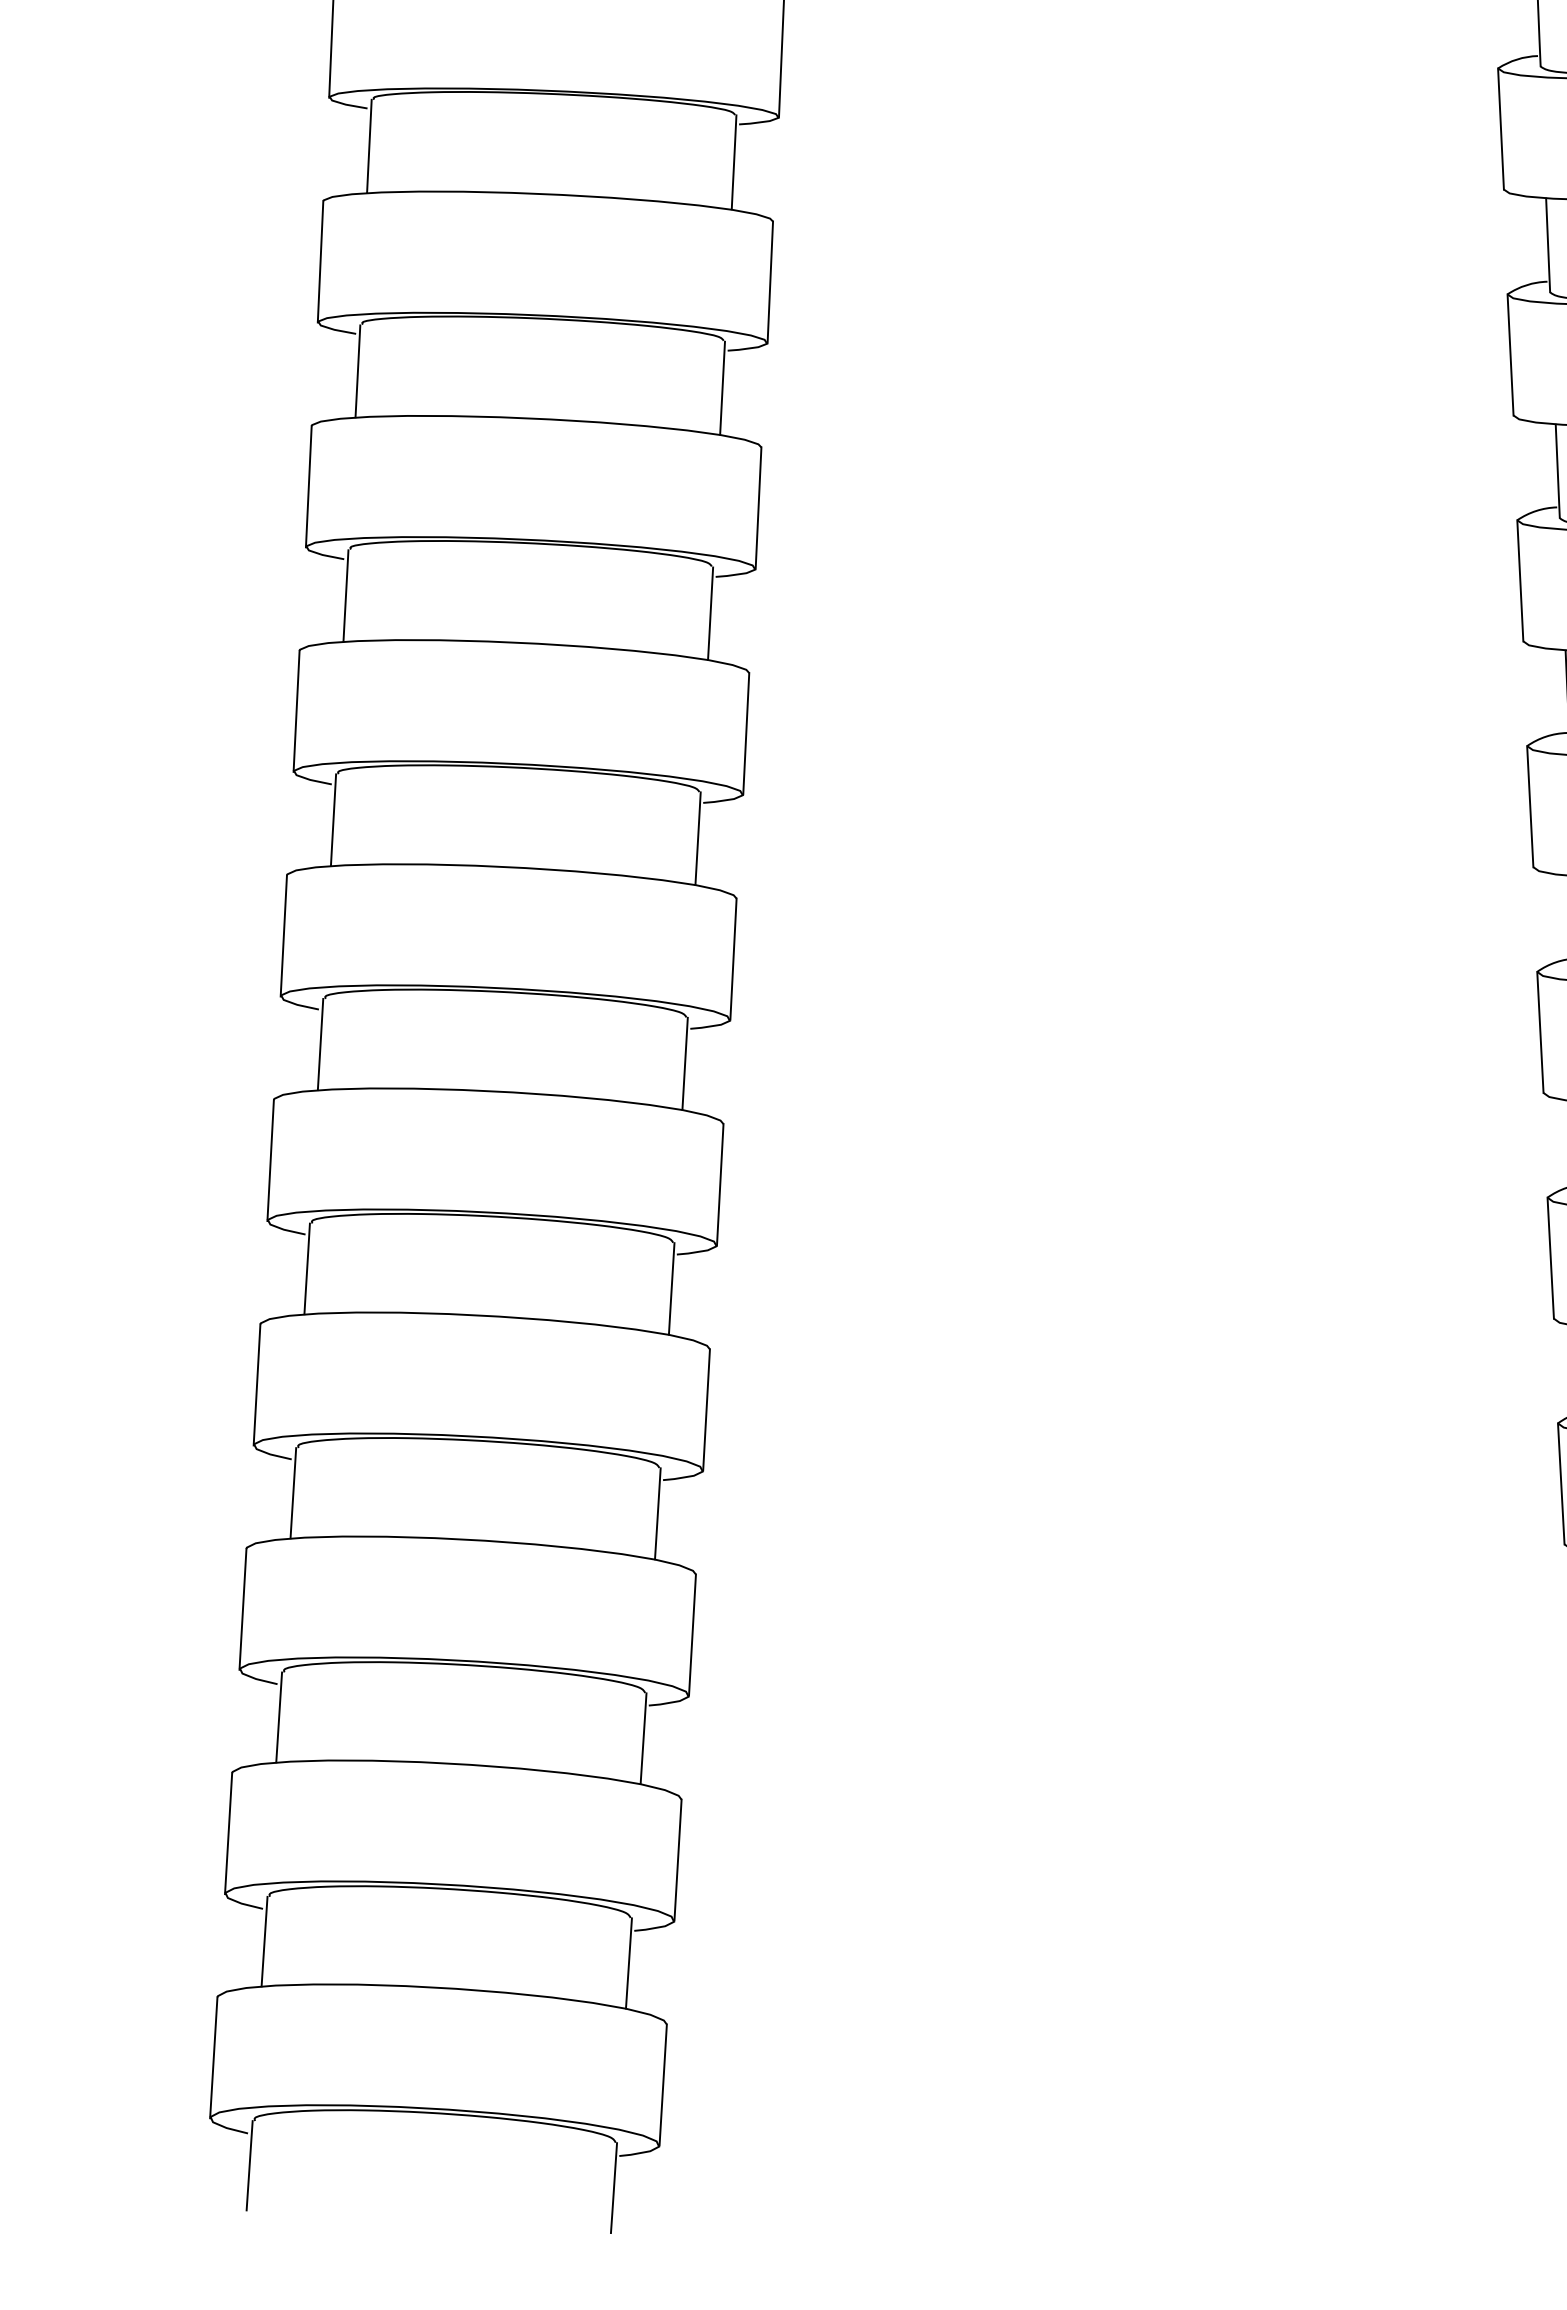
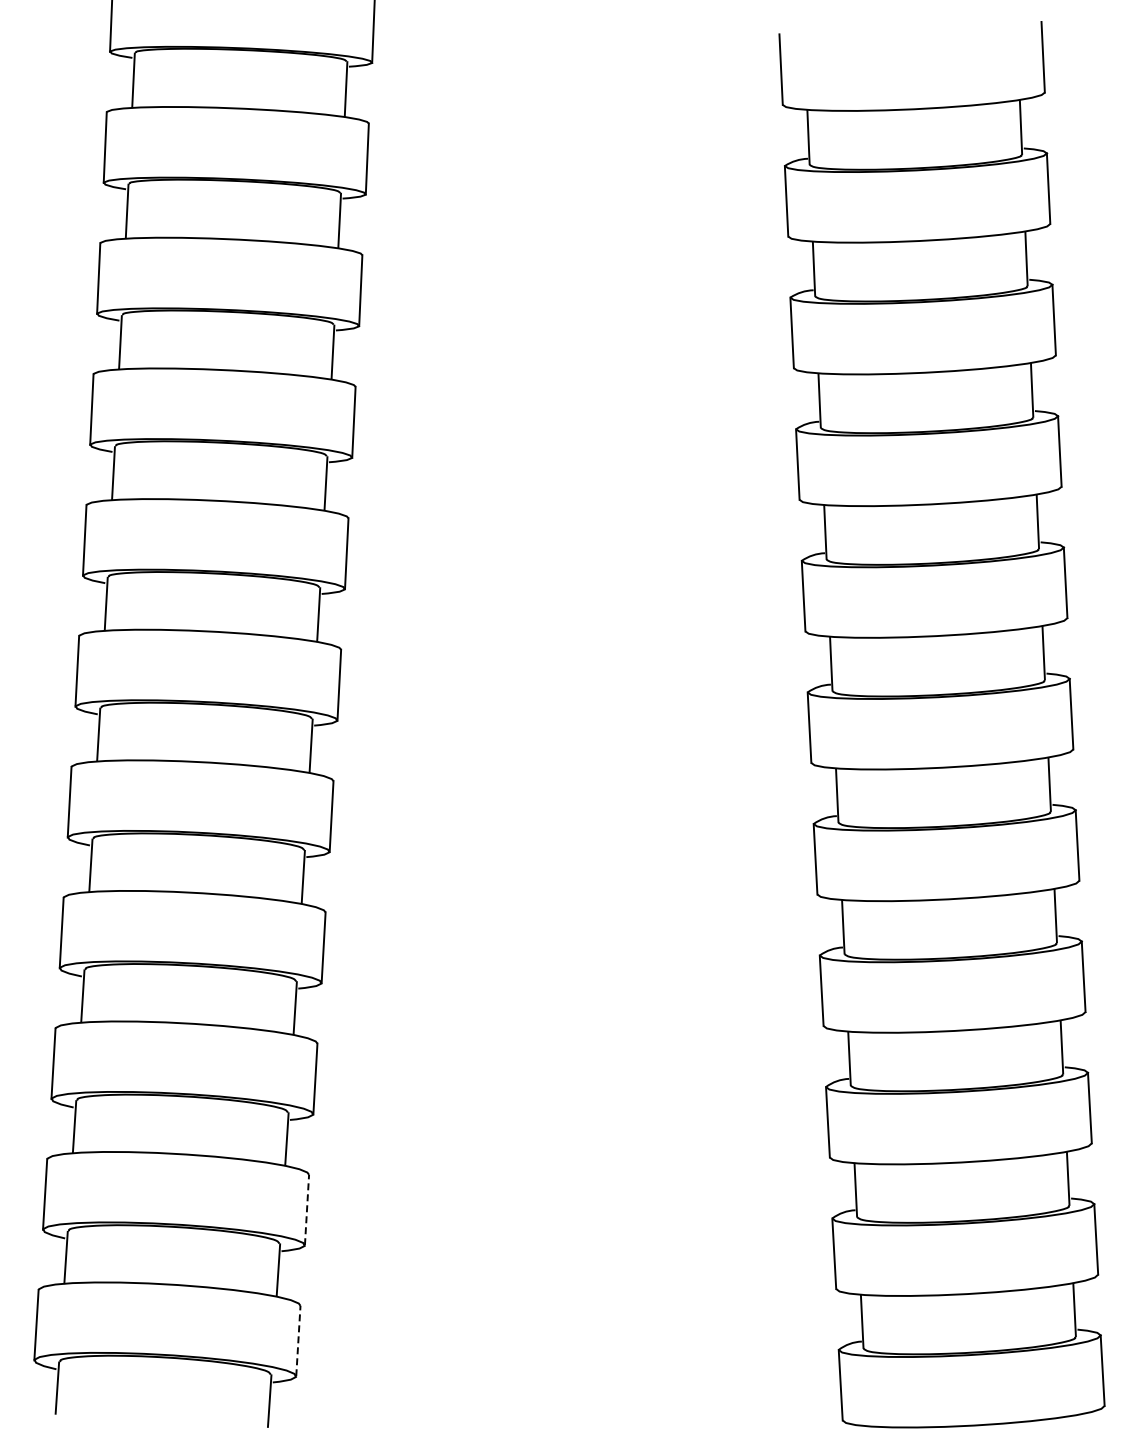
line: (678, 1859) -> (307, 1209), solid -> dashed
line: (663, 2084) -> (298, 1340), solid -> dashed

